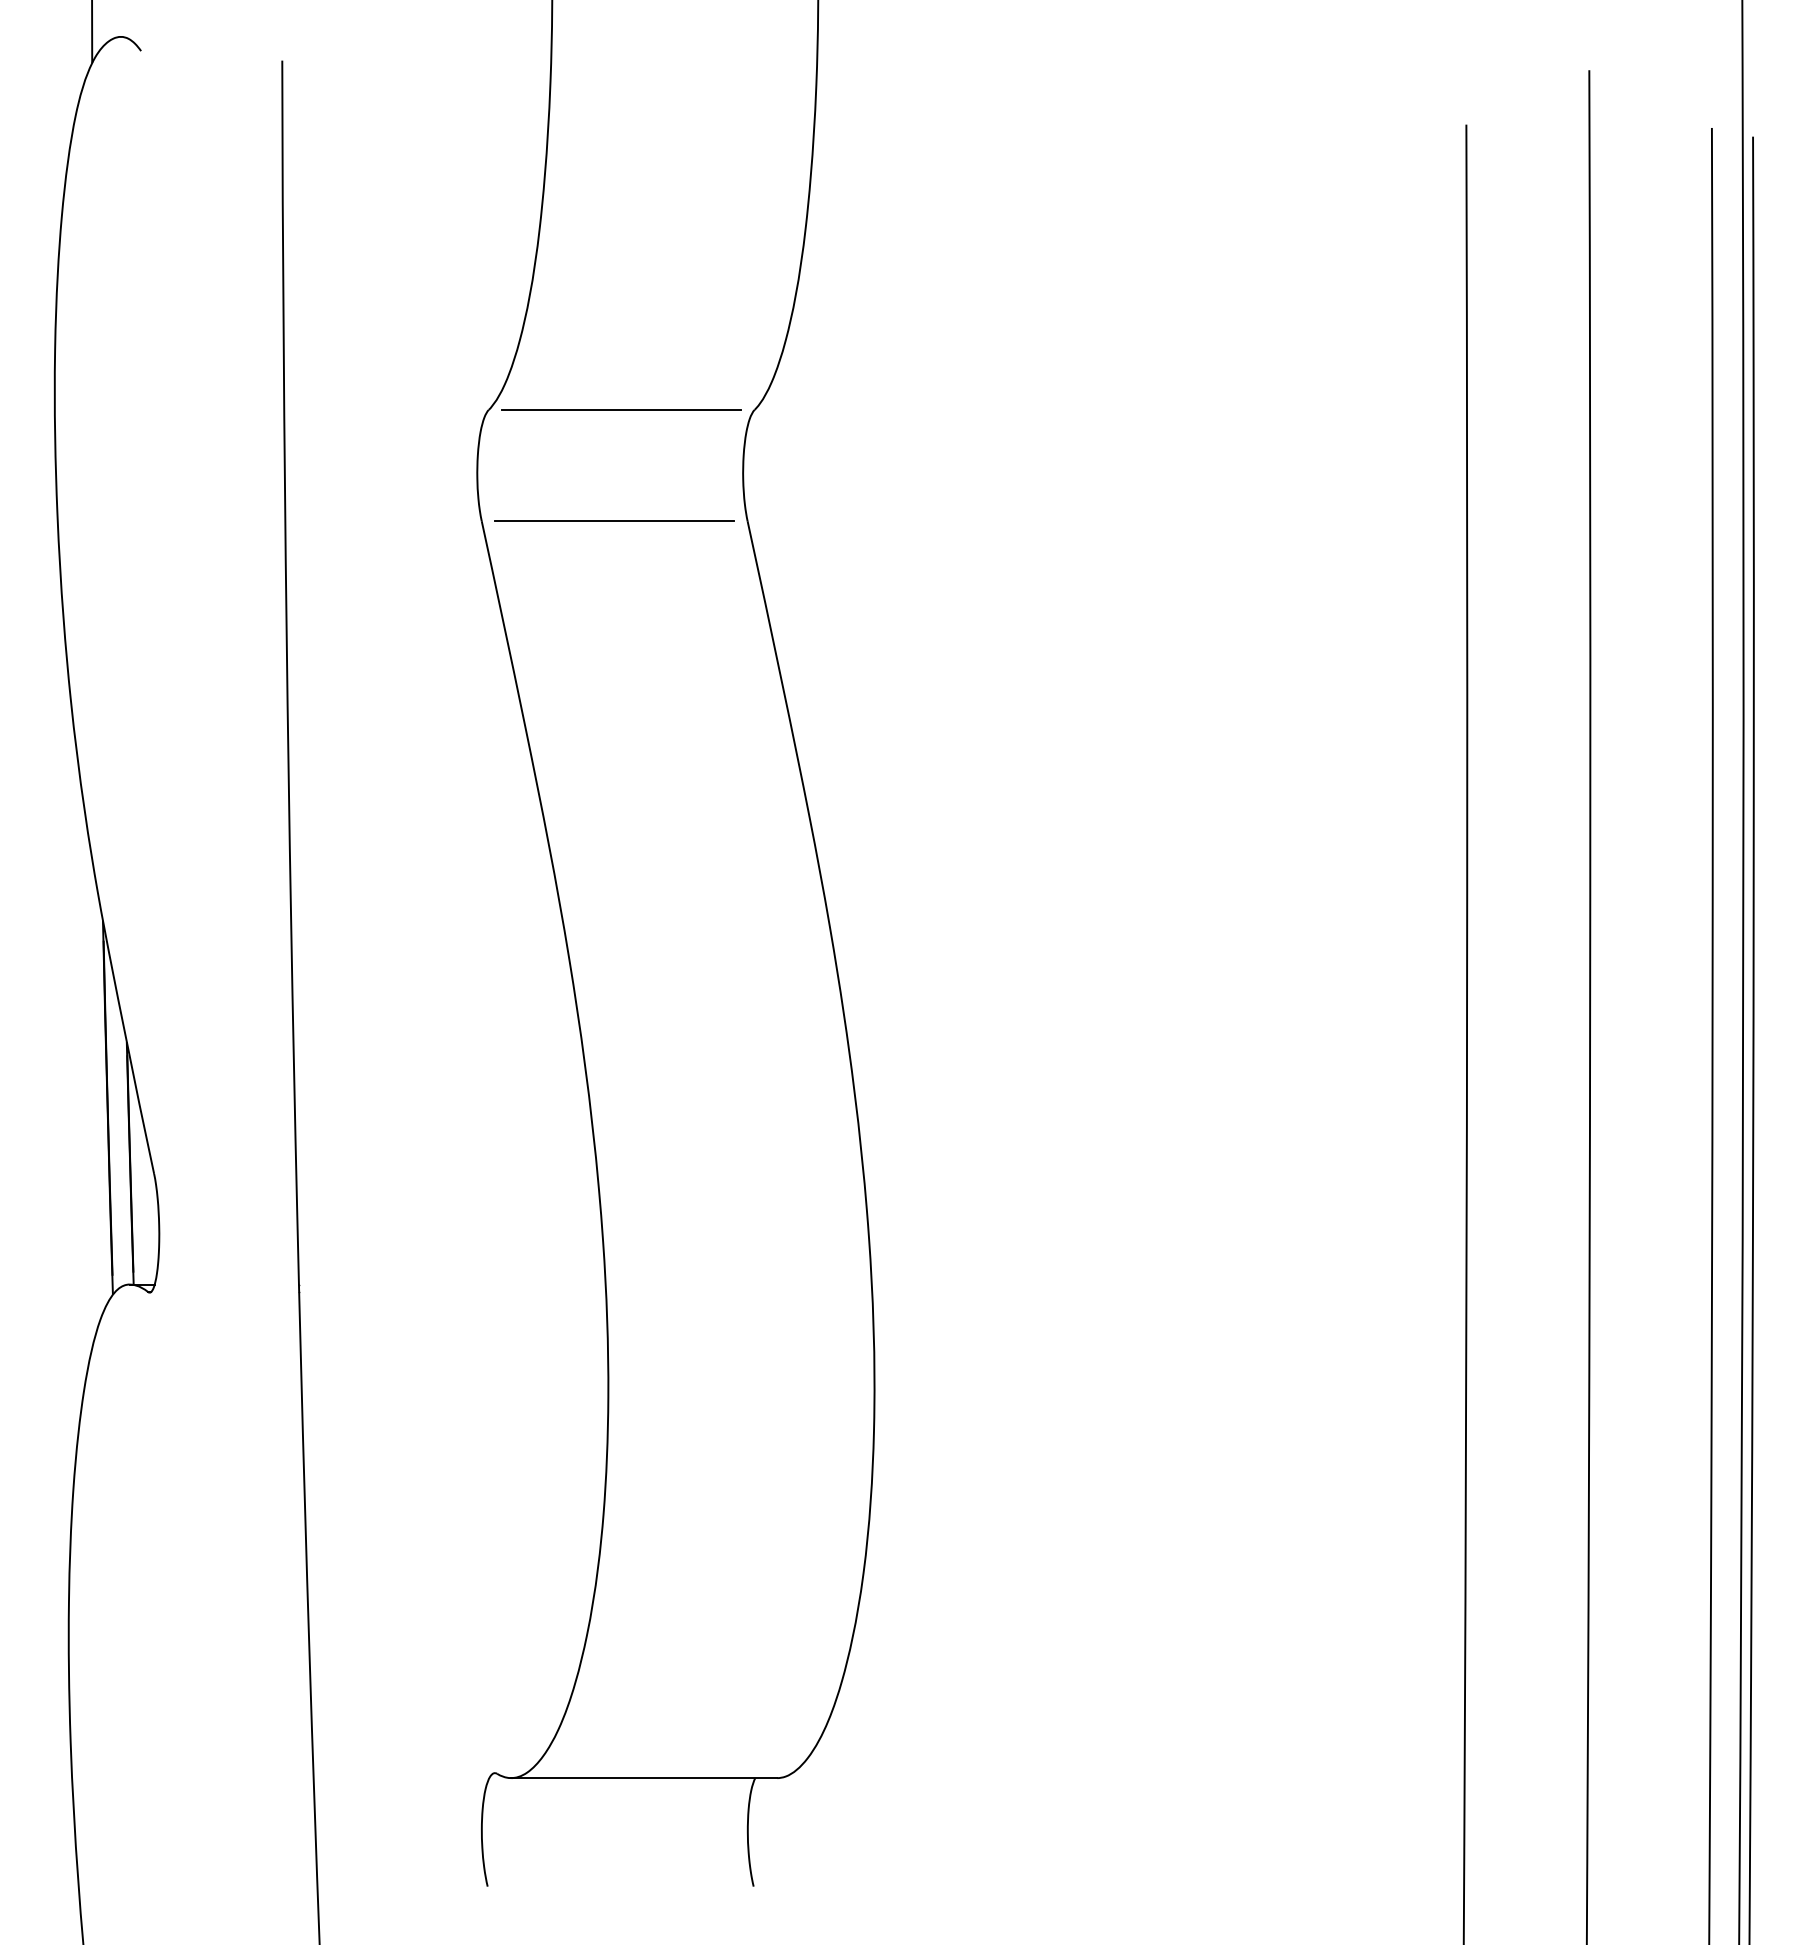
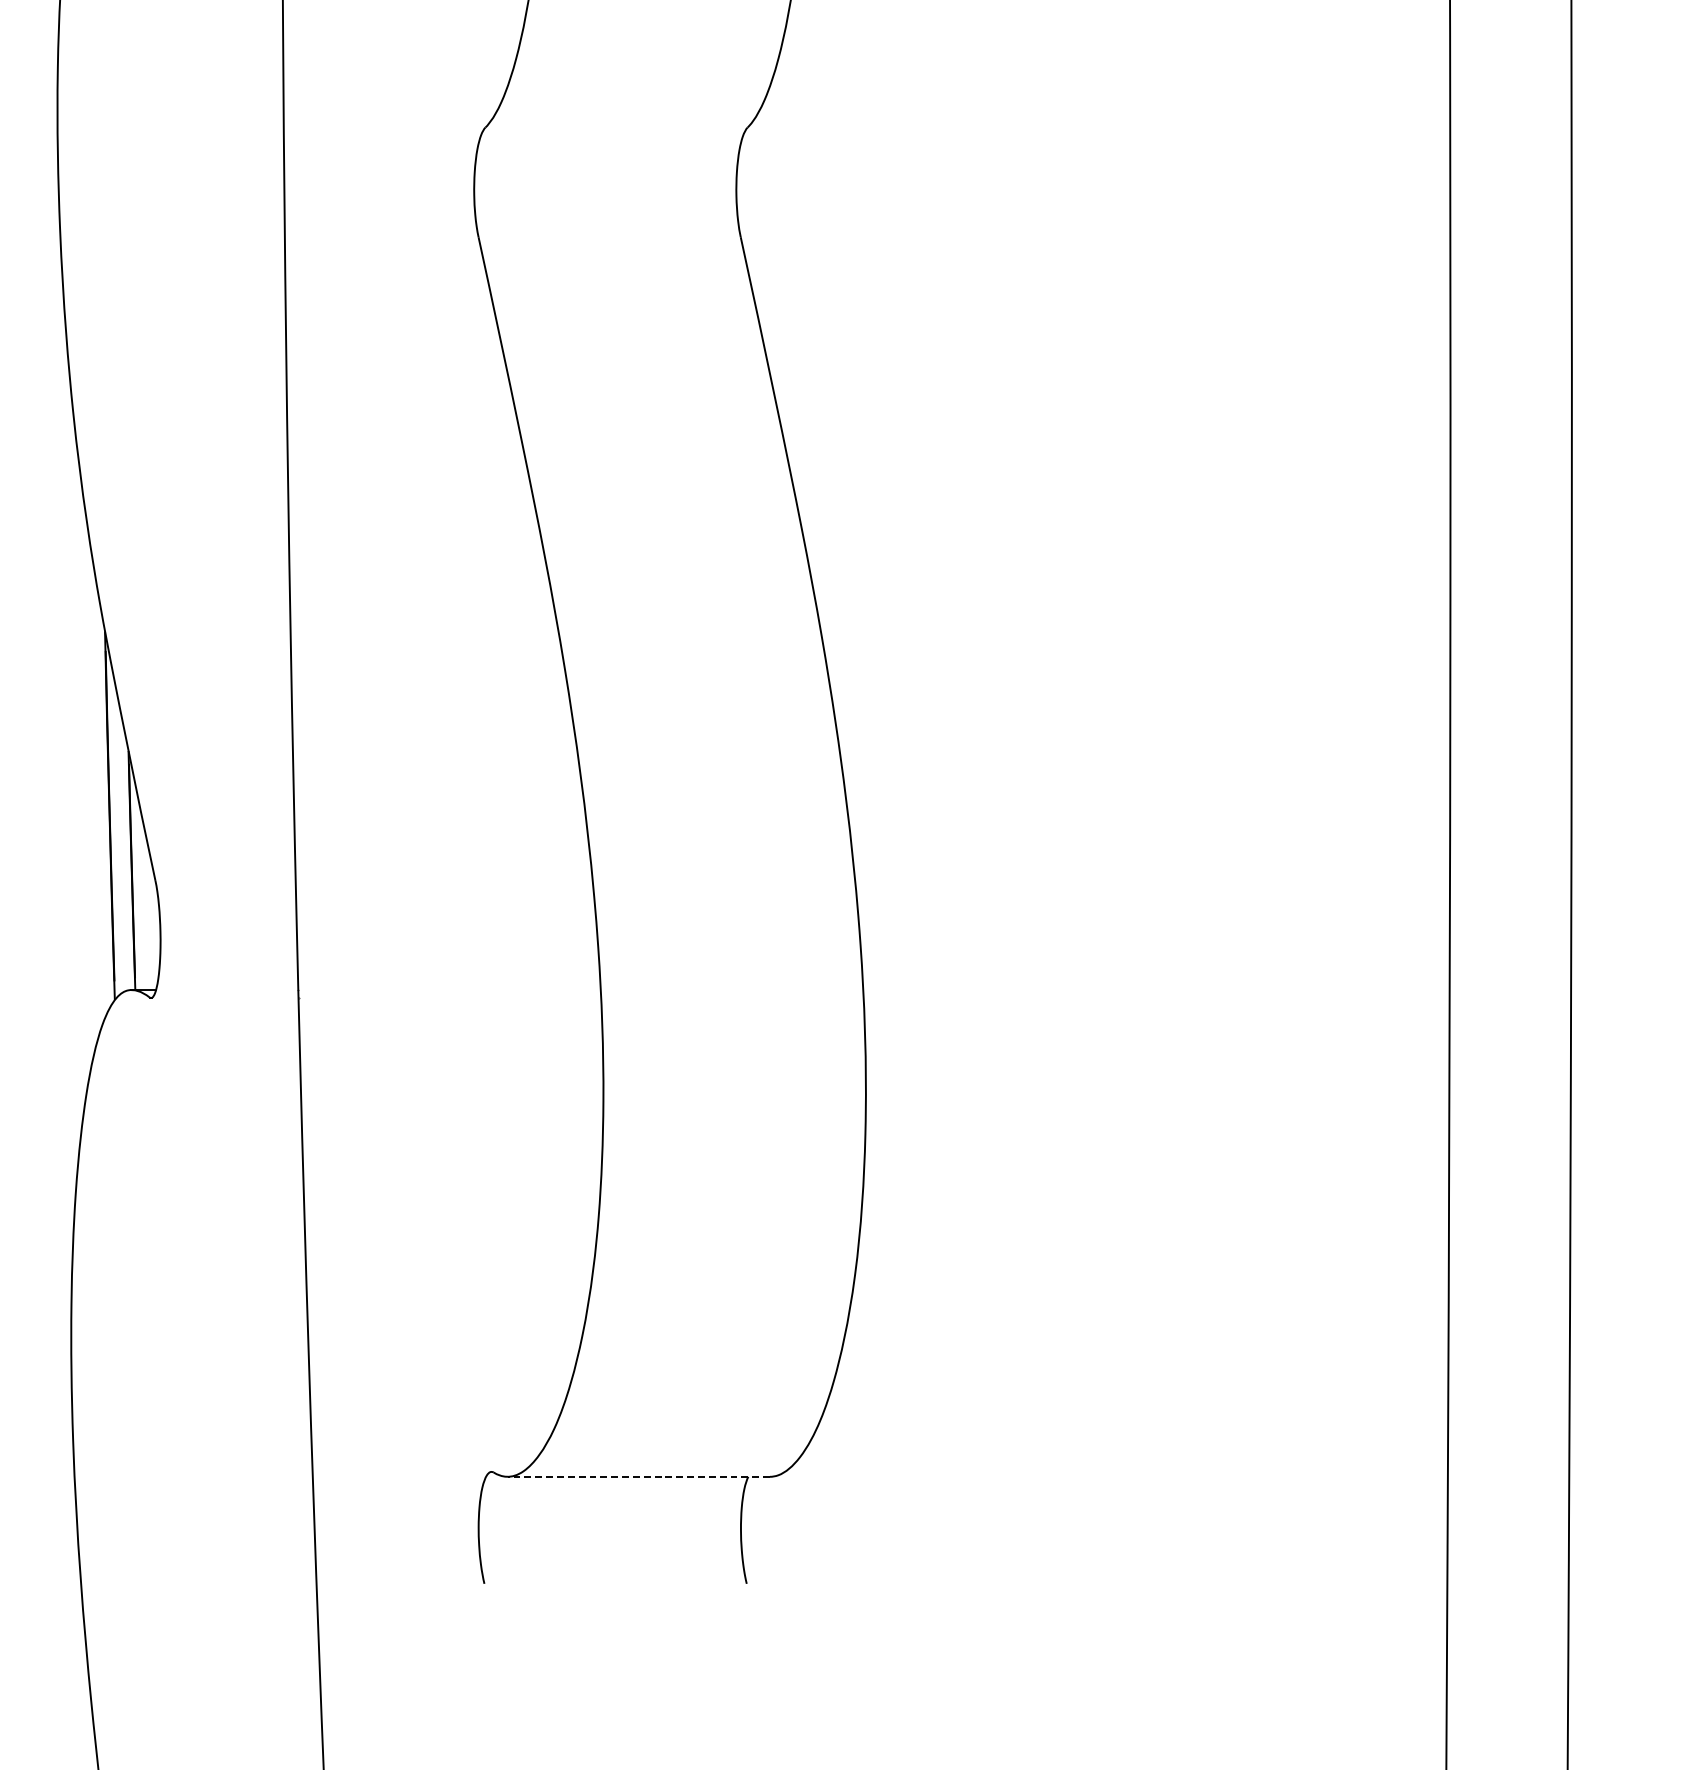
line: (621, 409) -> (616, 127), removed
line: (614, 521) -> (609, 237), removed
line: (643, 1778) -> (638, 1477), solid -> dashed

